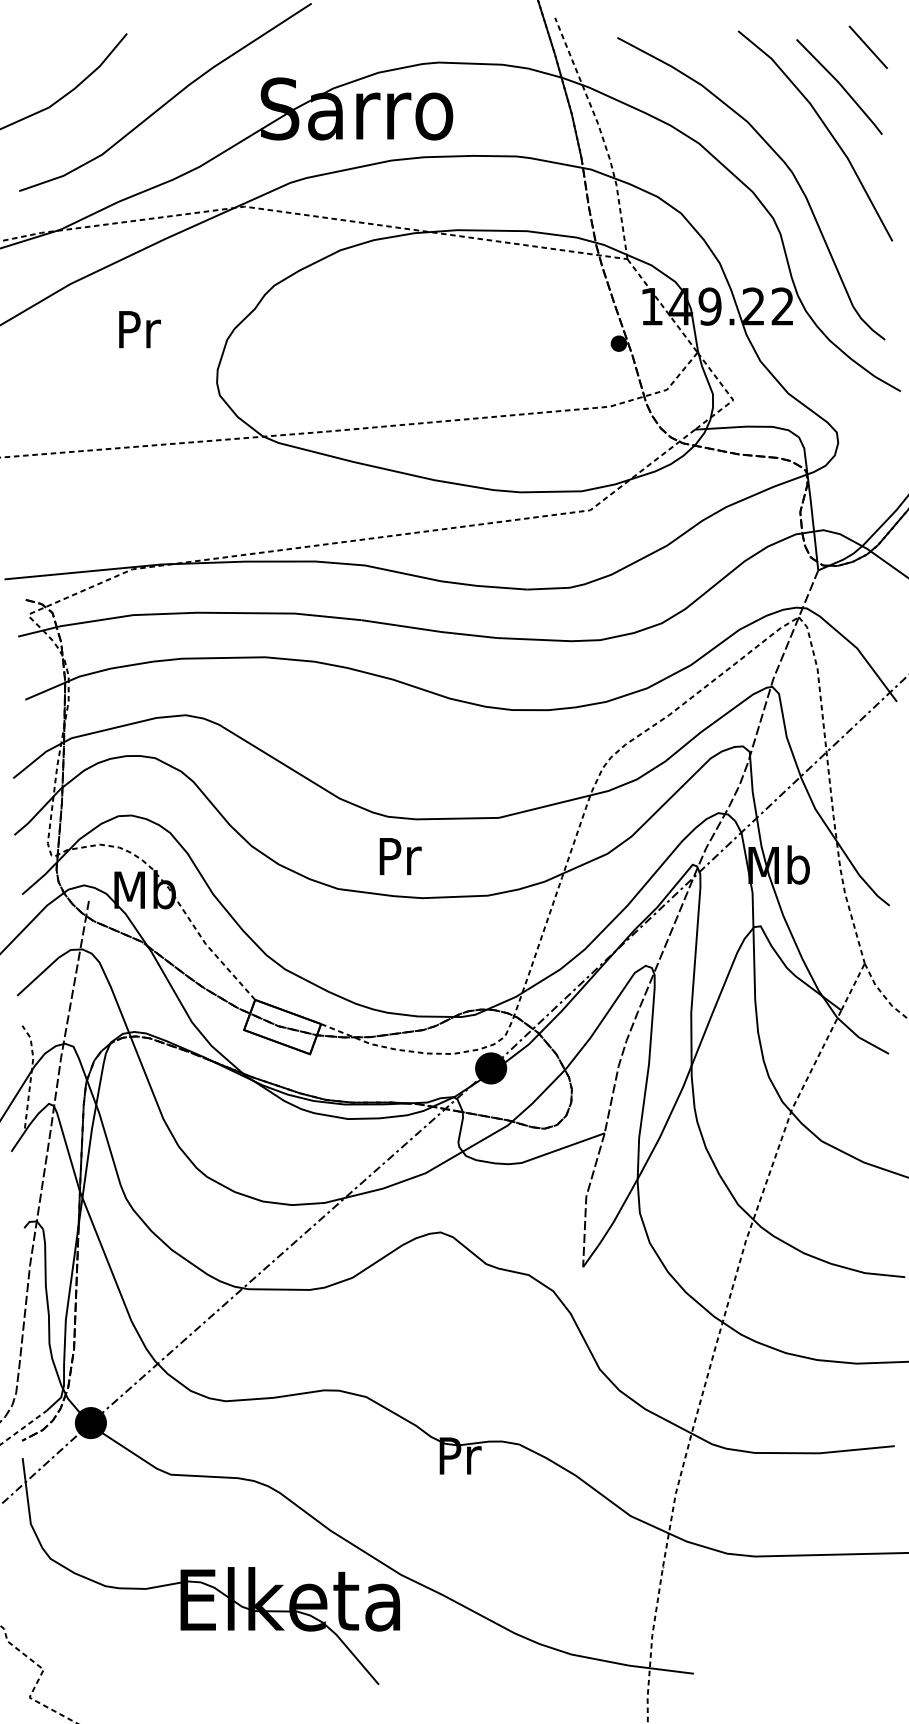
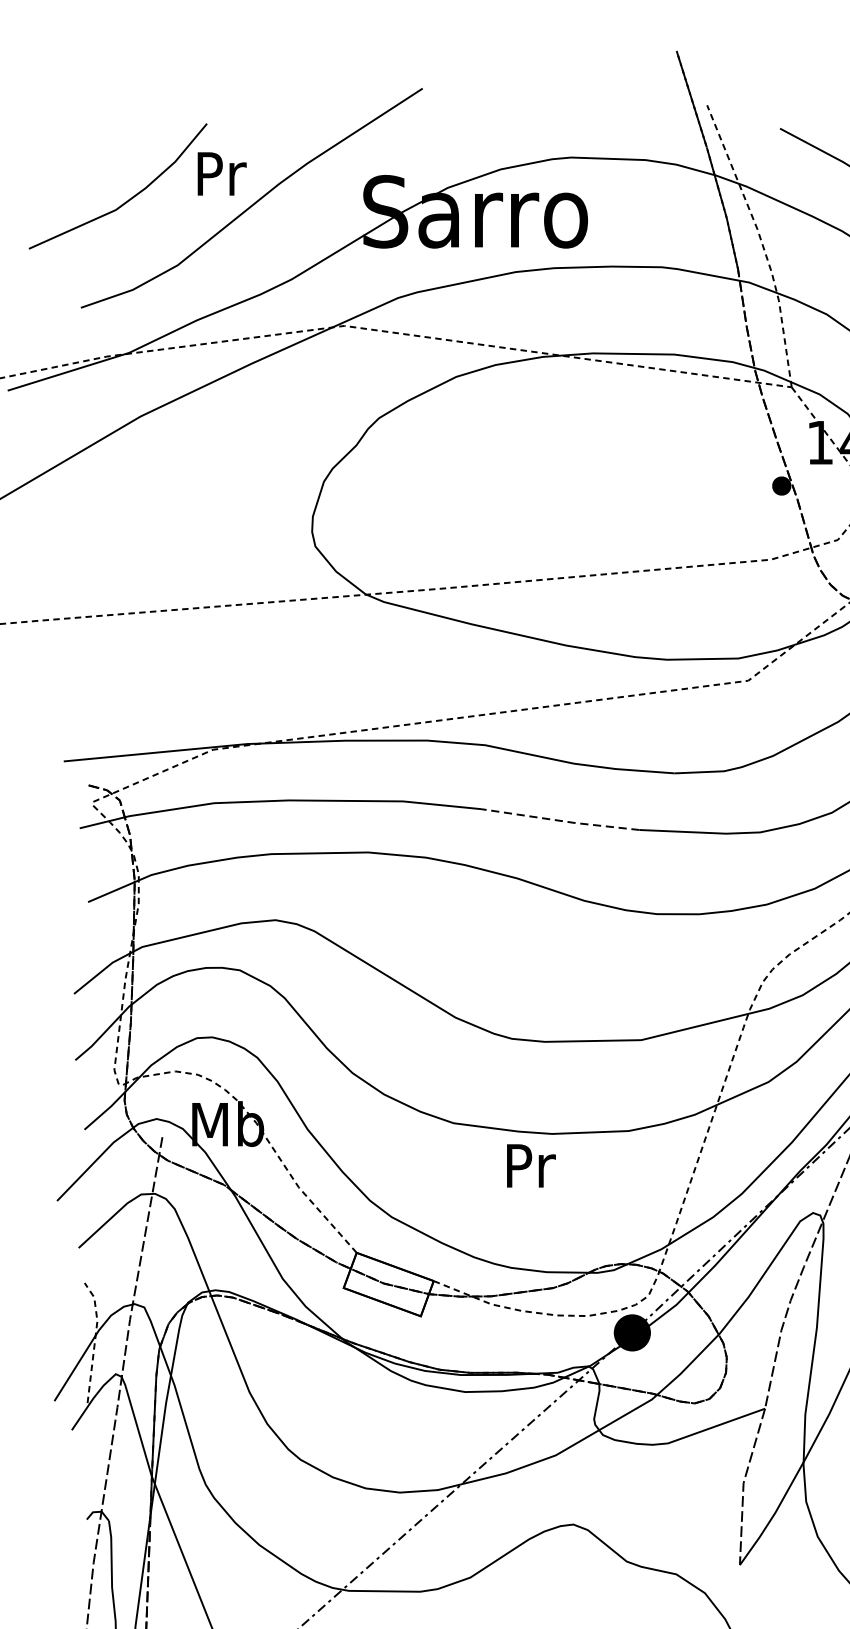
text: (139, 329) -> (221, 173), moved
line: (429, 630) -> (560, 821), solid -> dashed
text: (400, 856) -> (531, 1165), moved

